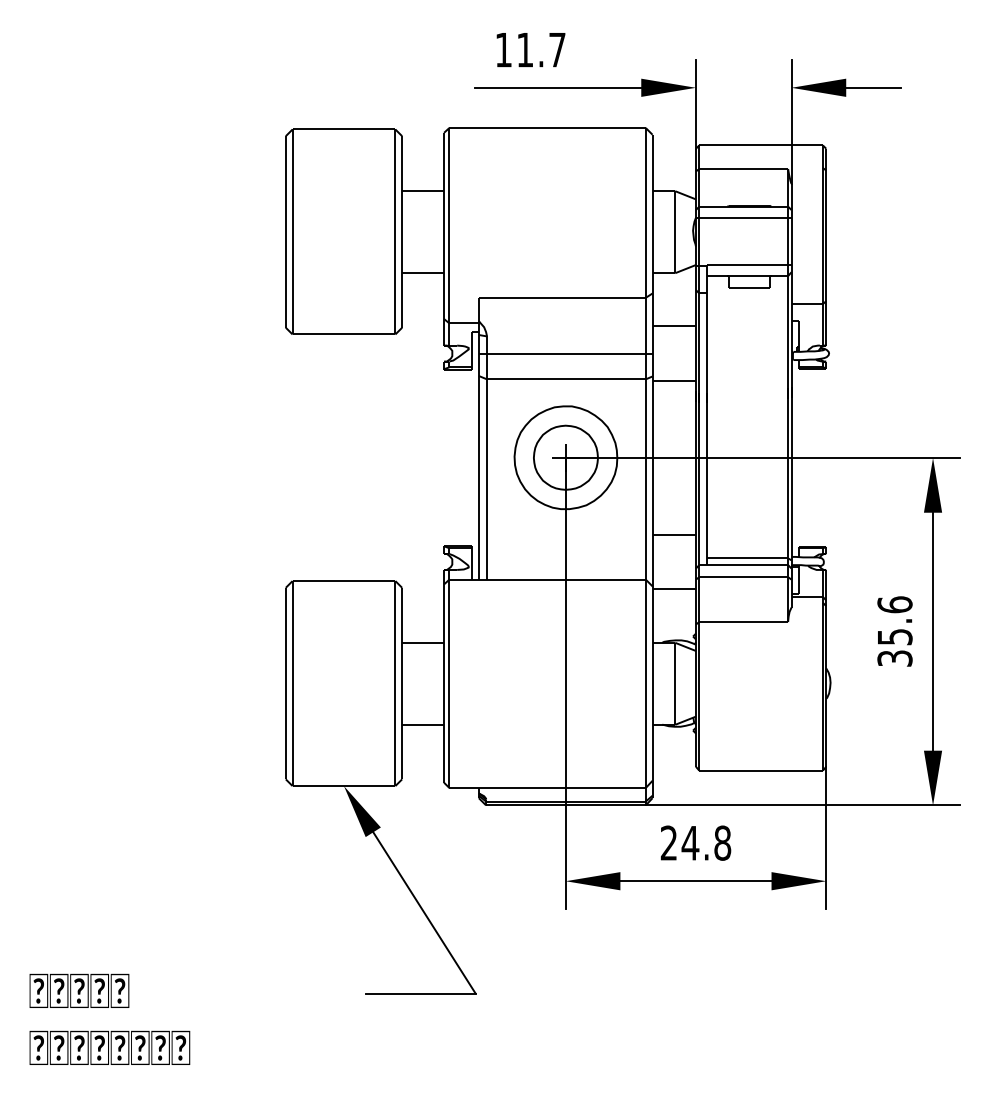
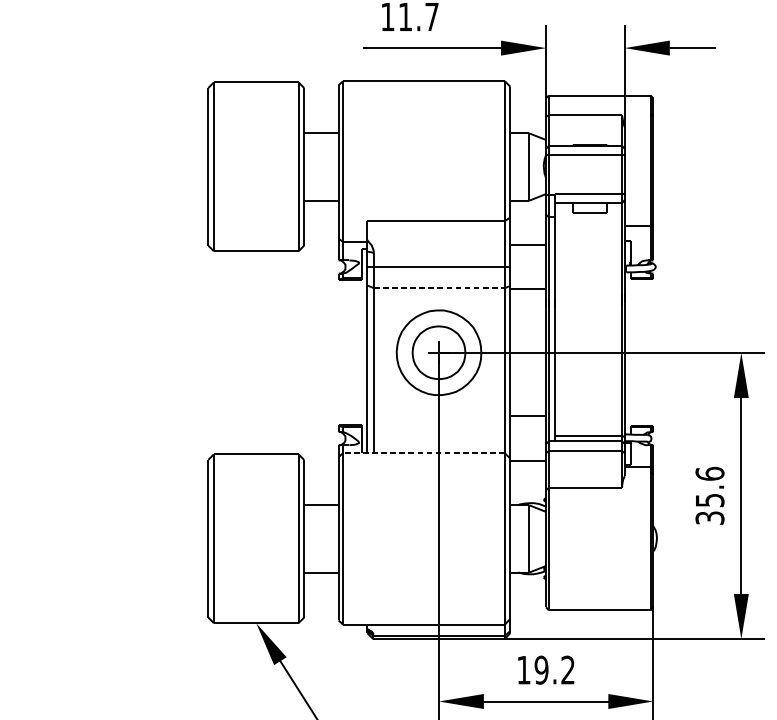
line: (566, 379) -> (439, 288), solid -> dashed
line: (547, 579) -> (423, 453), solid -> dashed
text: (695, 842) -> (545, 669), 24.8 -> 19.2

